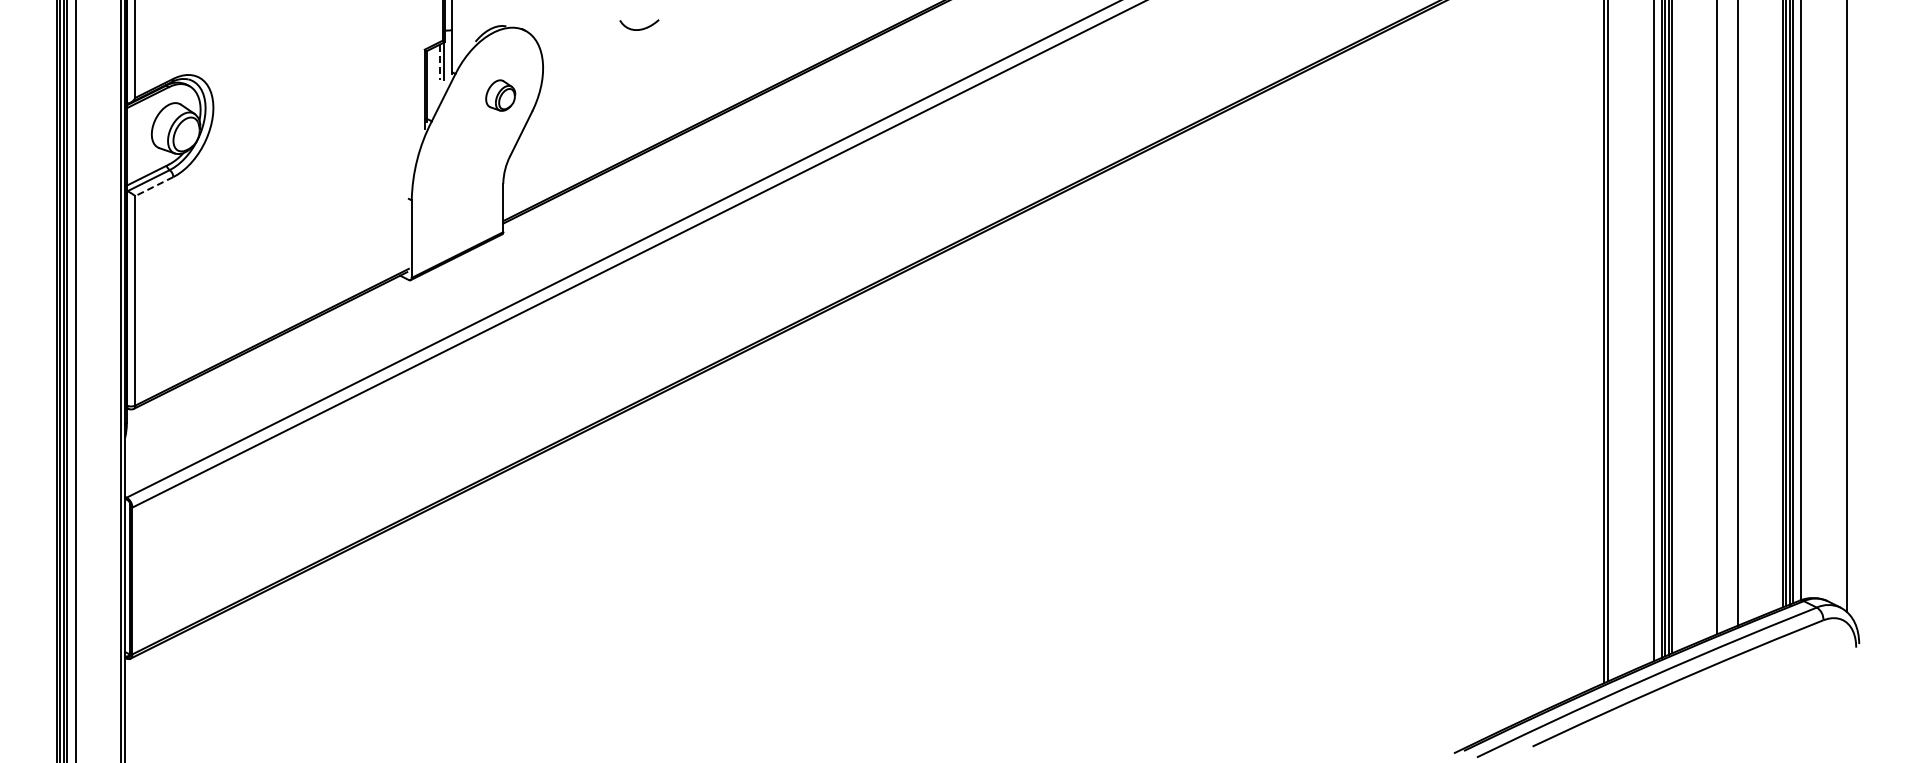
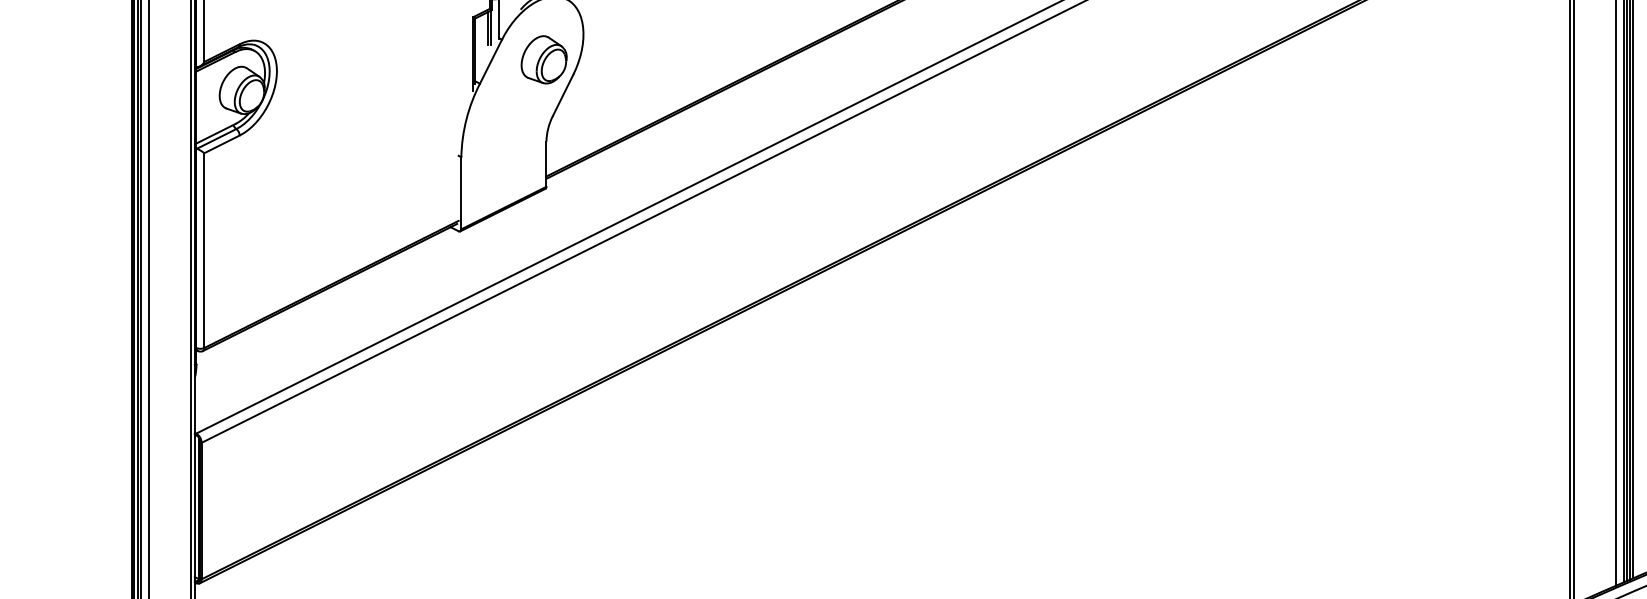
line: (439, 62) -> (487, 29), dashed -> solid
part: (500, 95) -> (543, 59), size x1.67
line: (153, 186) -> (221, 144), dashed -> solid

